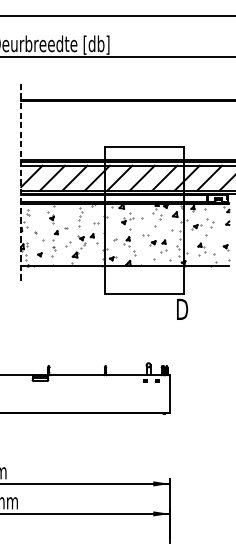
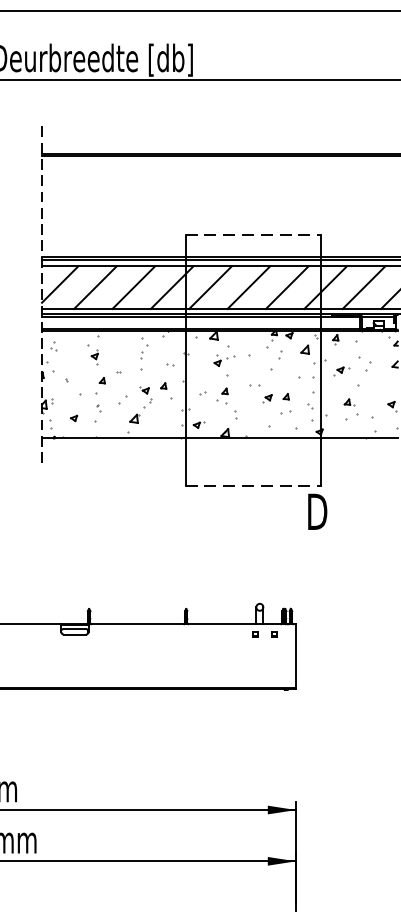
line: (144, 147) -> (252, 235), solid -> dashed
line: (144, 294) -> (252, 486), solid -> dashed

